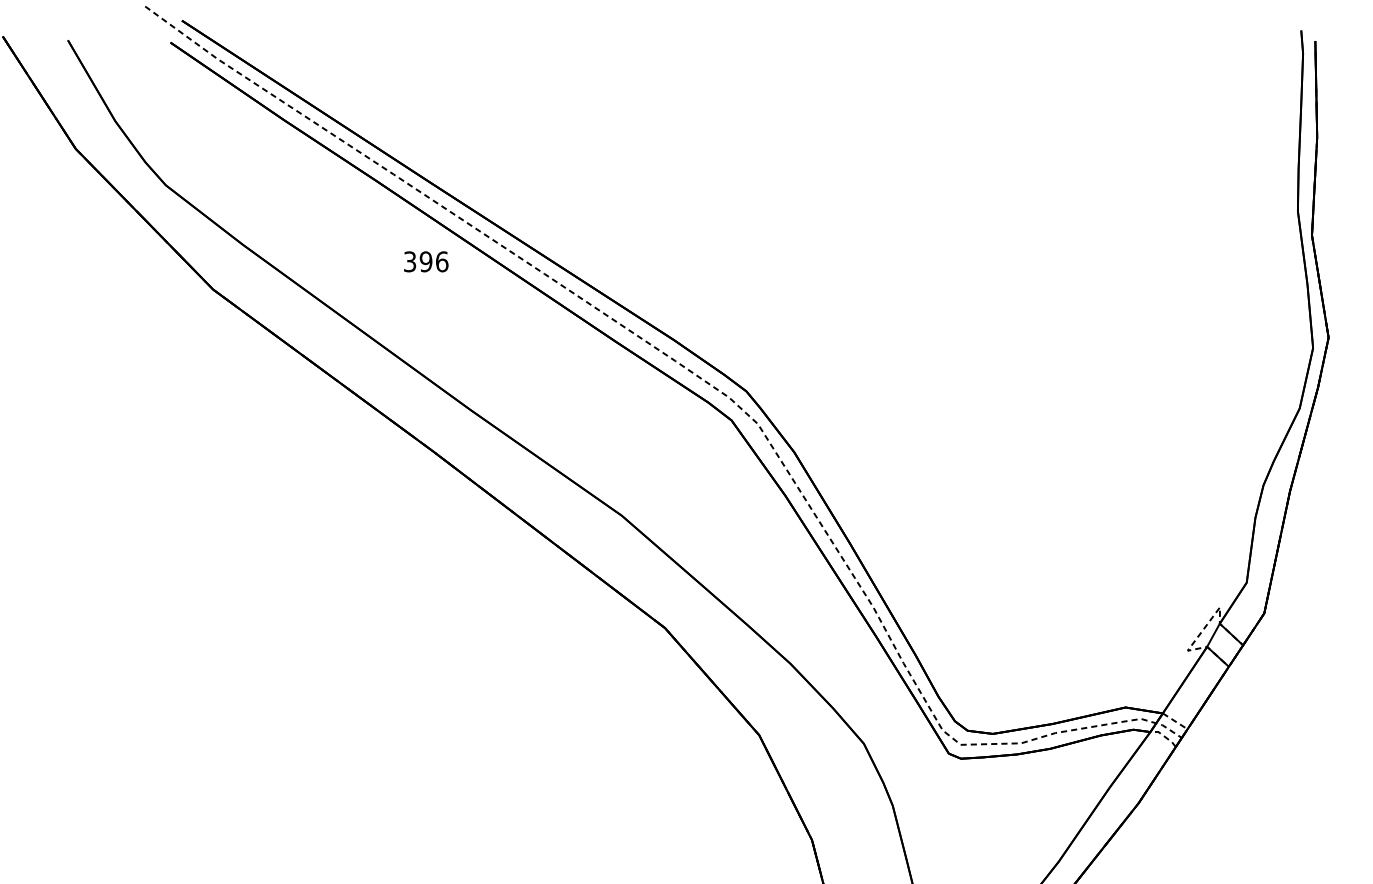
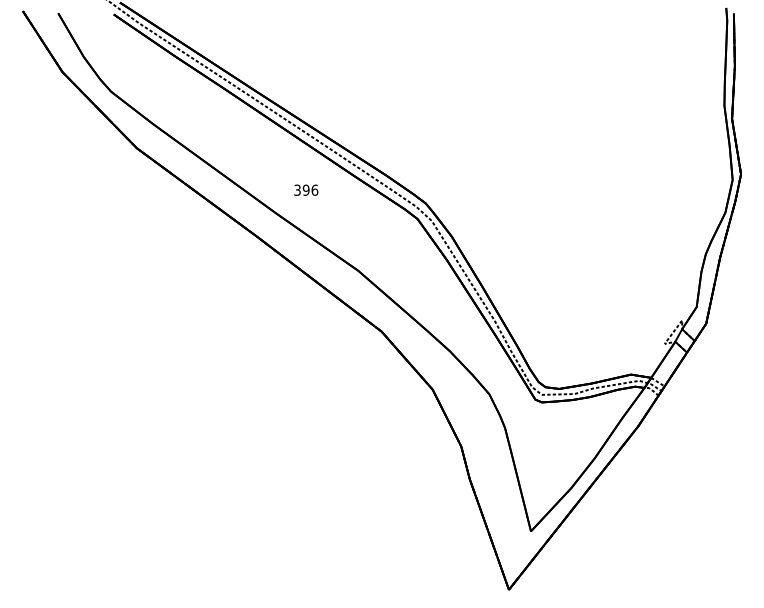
text: (426, 260) -> (306, 189), moved

